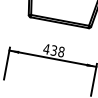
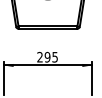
text: (54, 49) -> (47, 56), 438 -> 295

